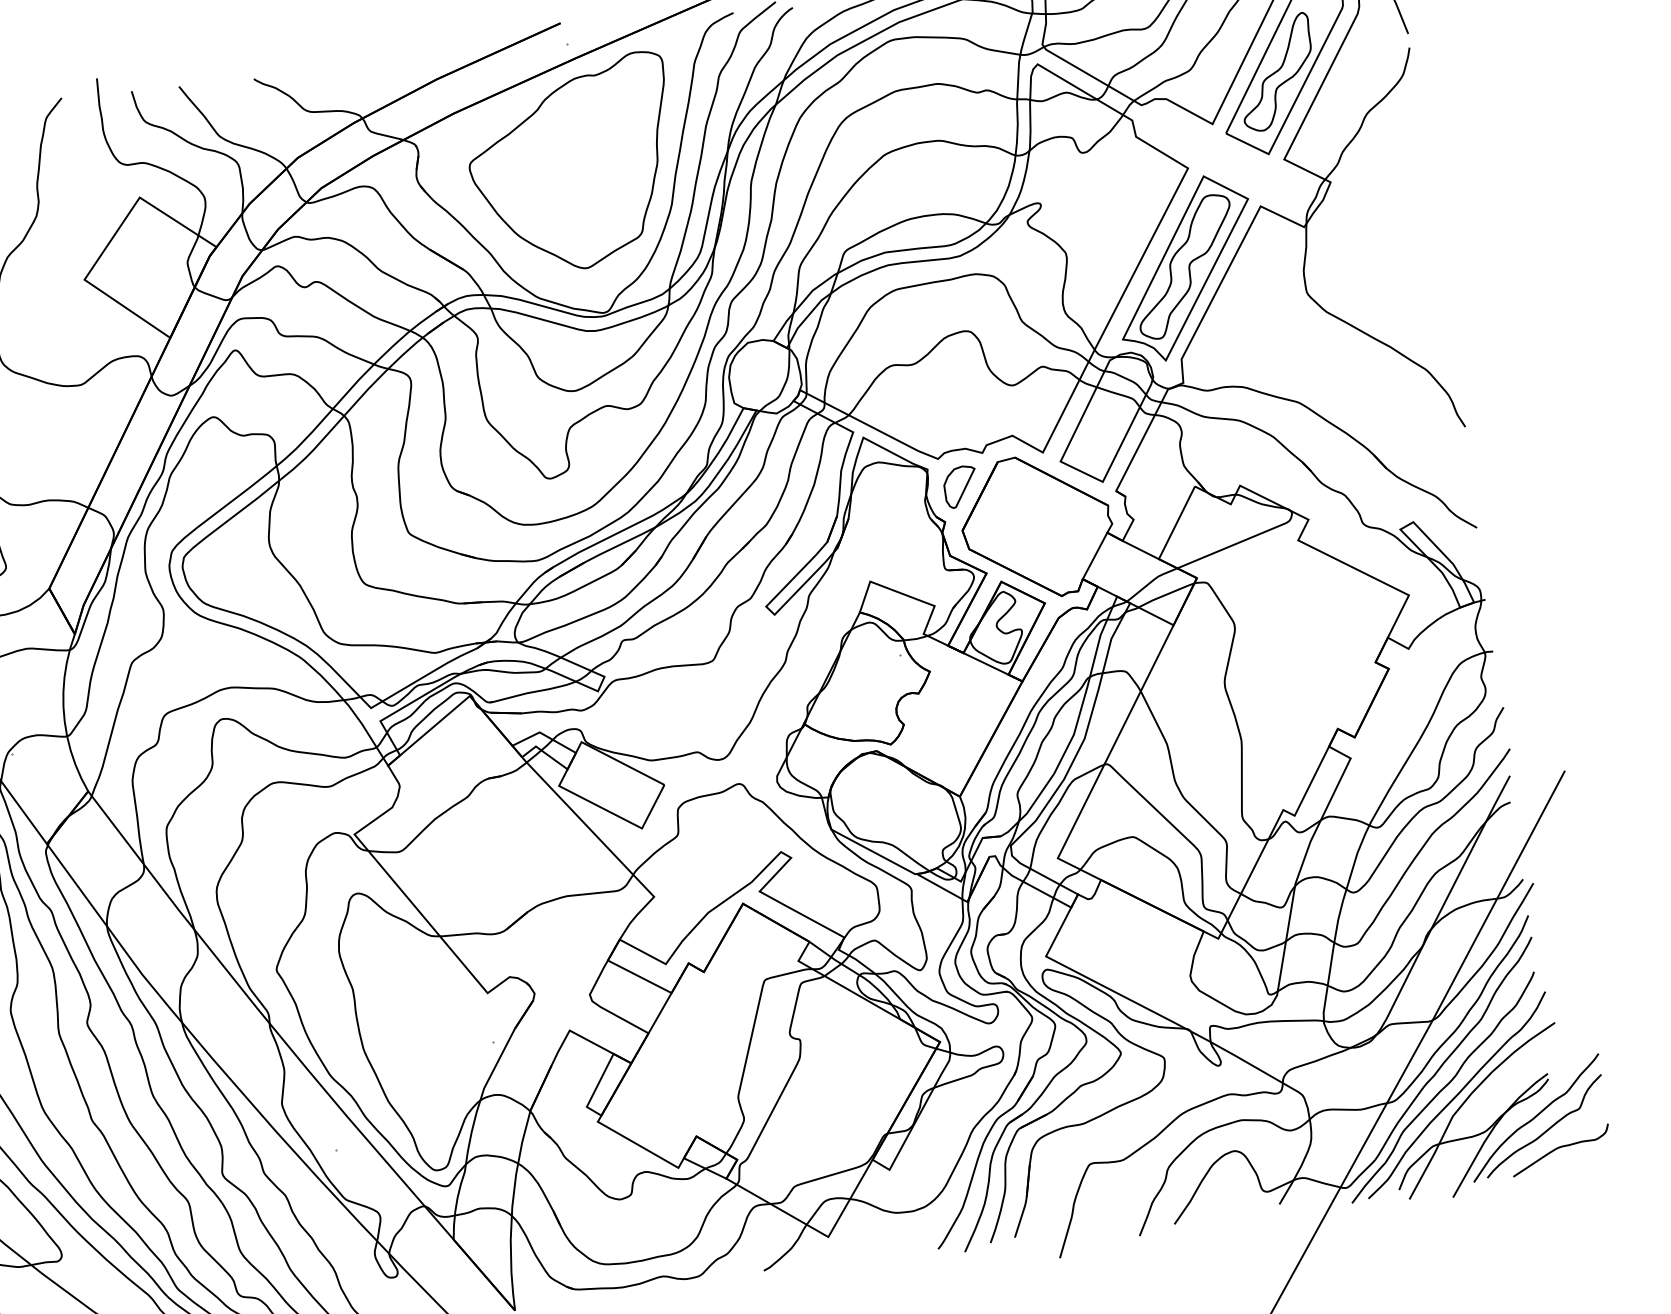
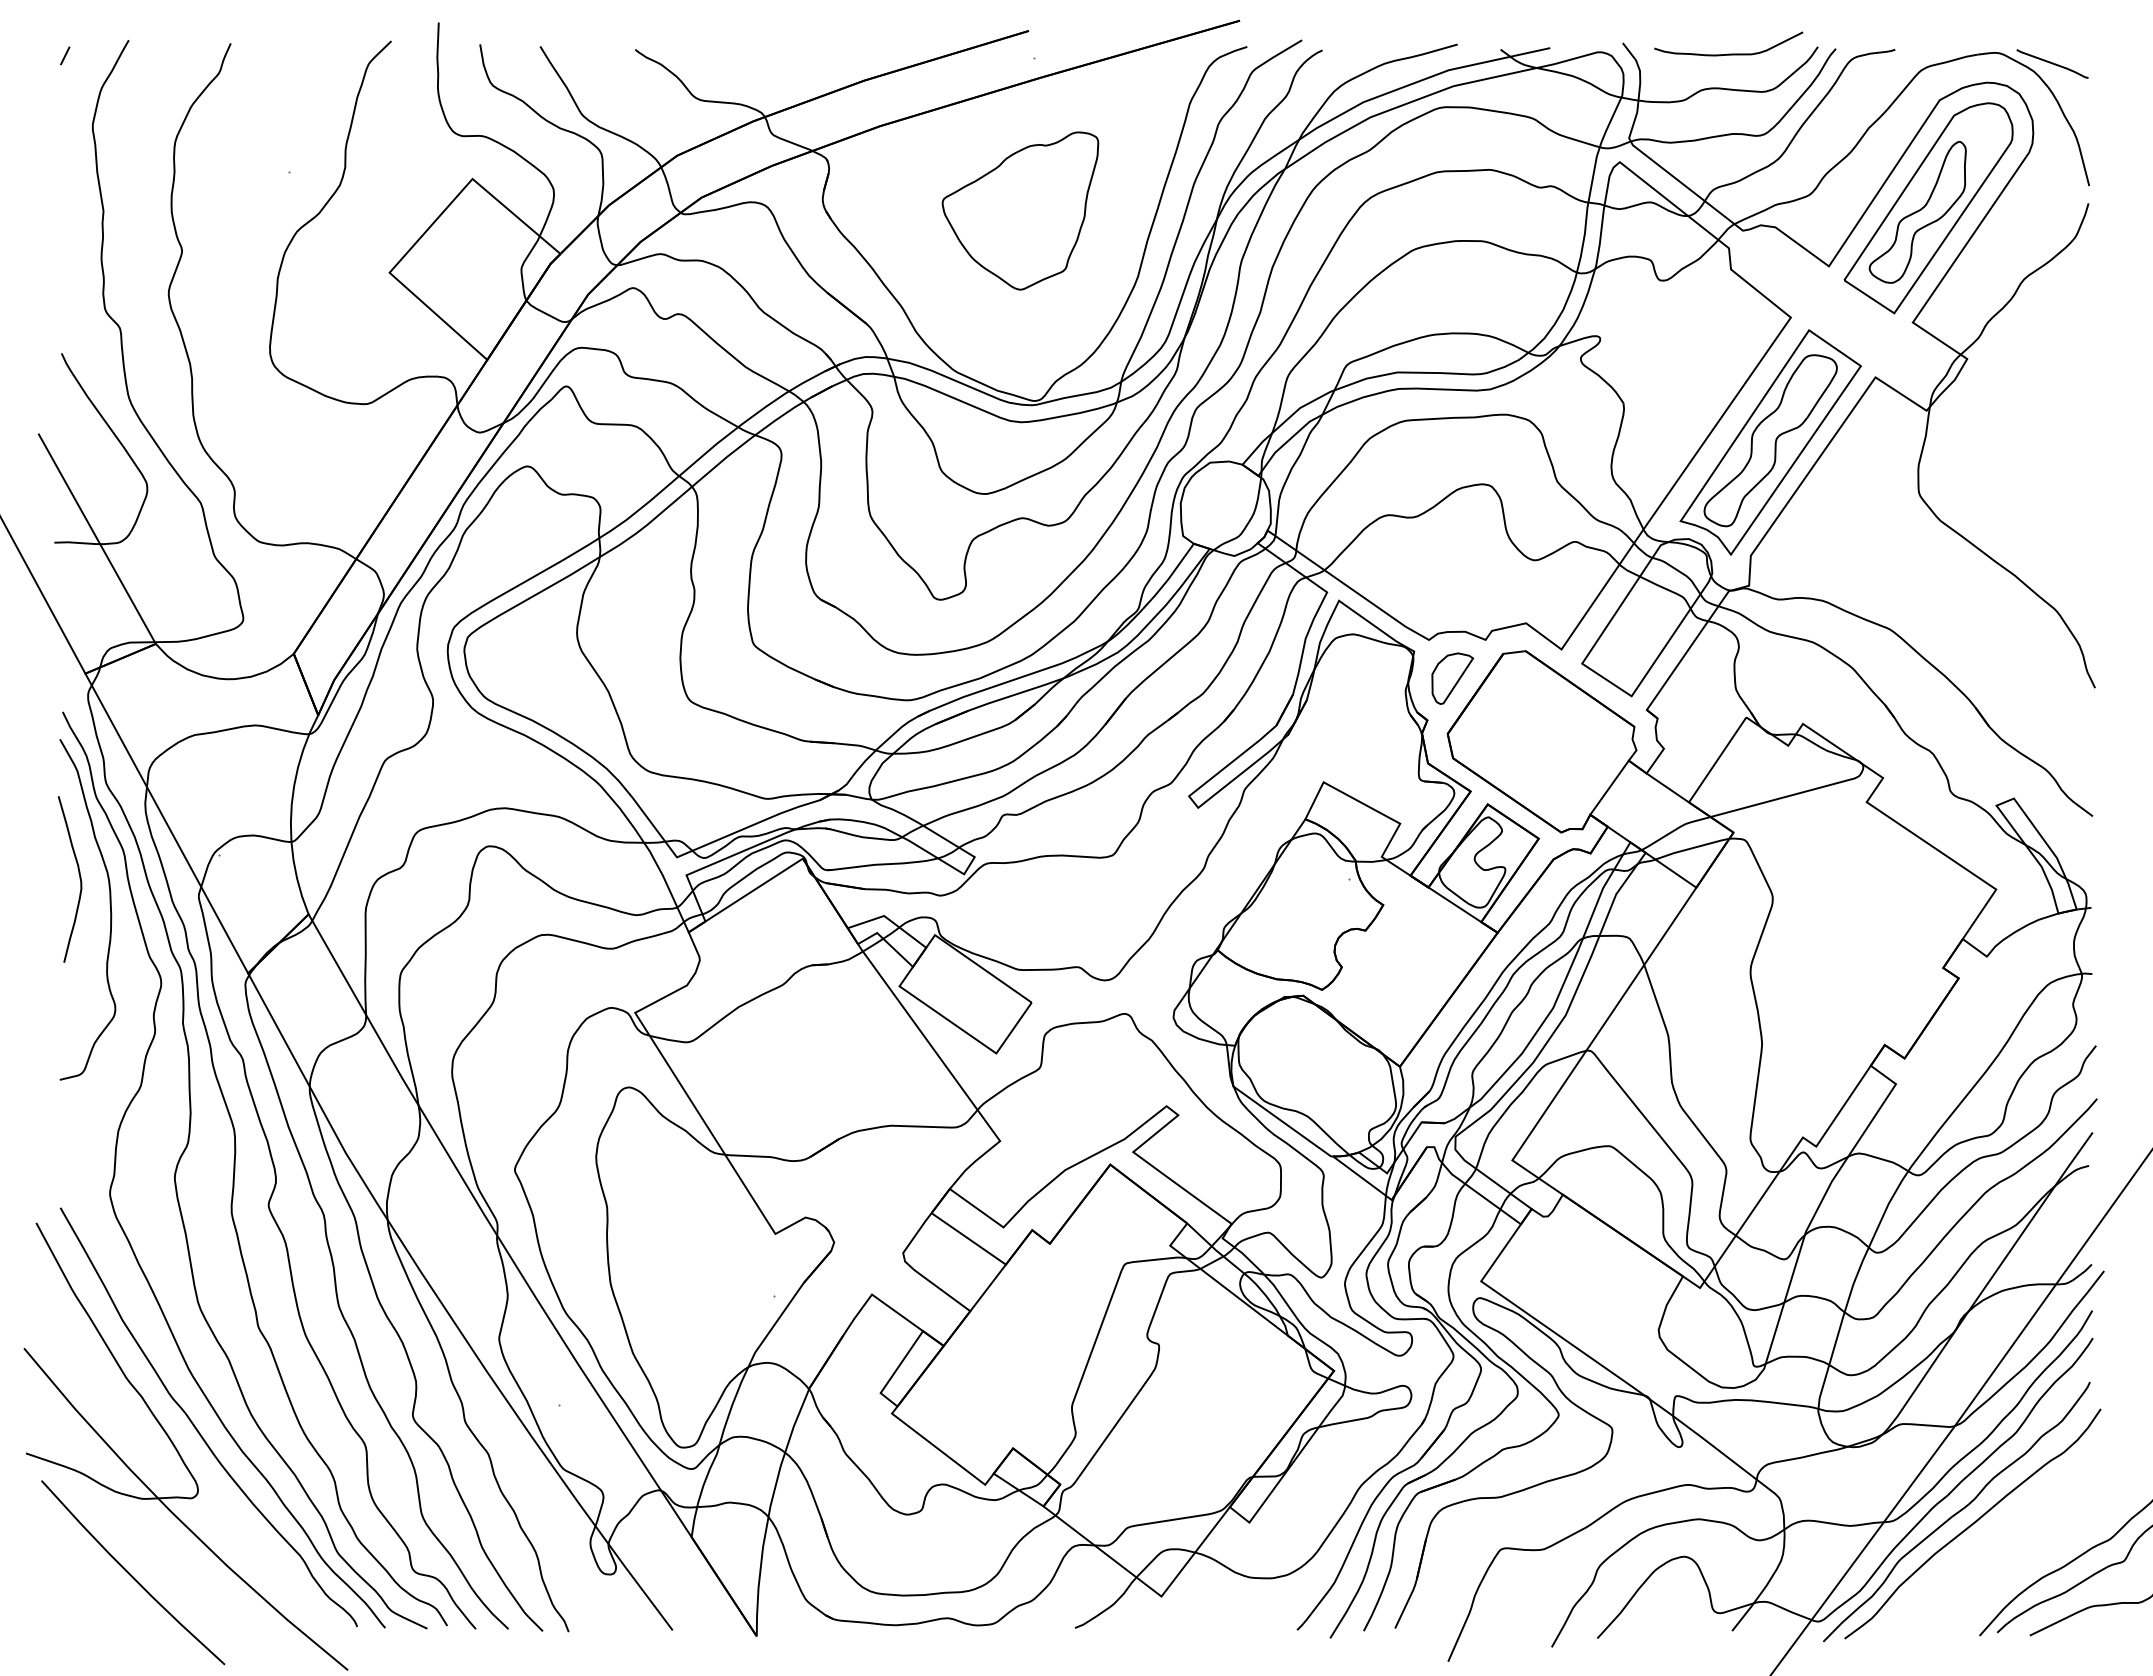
part: (572, 164) -> (1020, 210), size x0.6
part: (1467, 1100) -> (1984, 1532), removed

